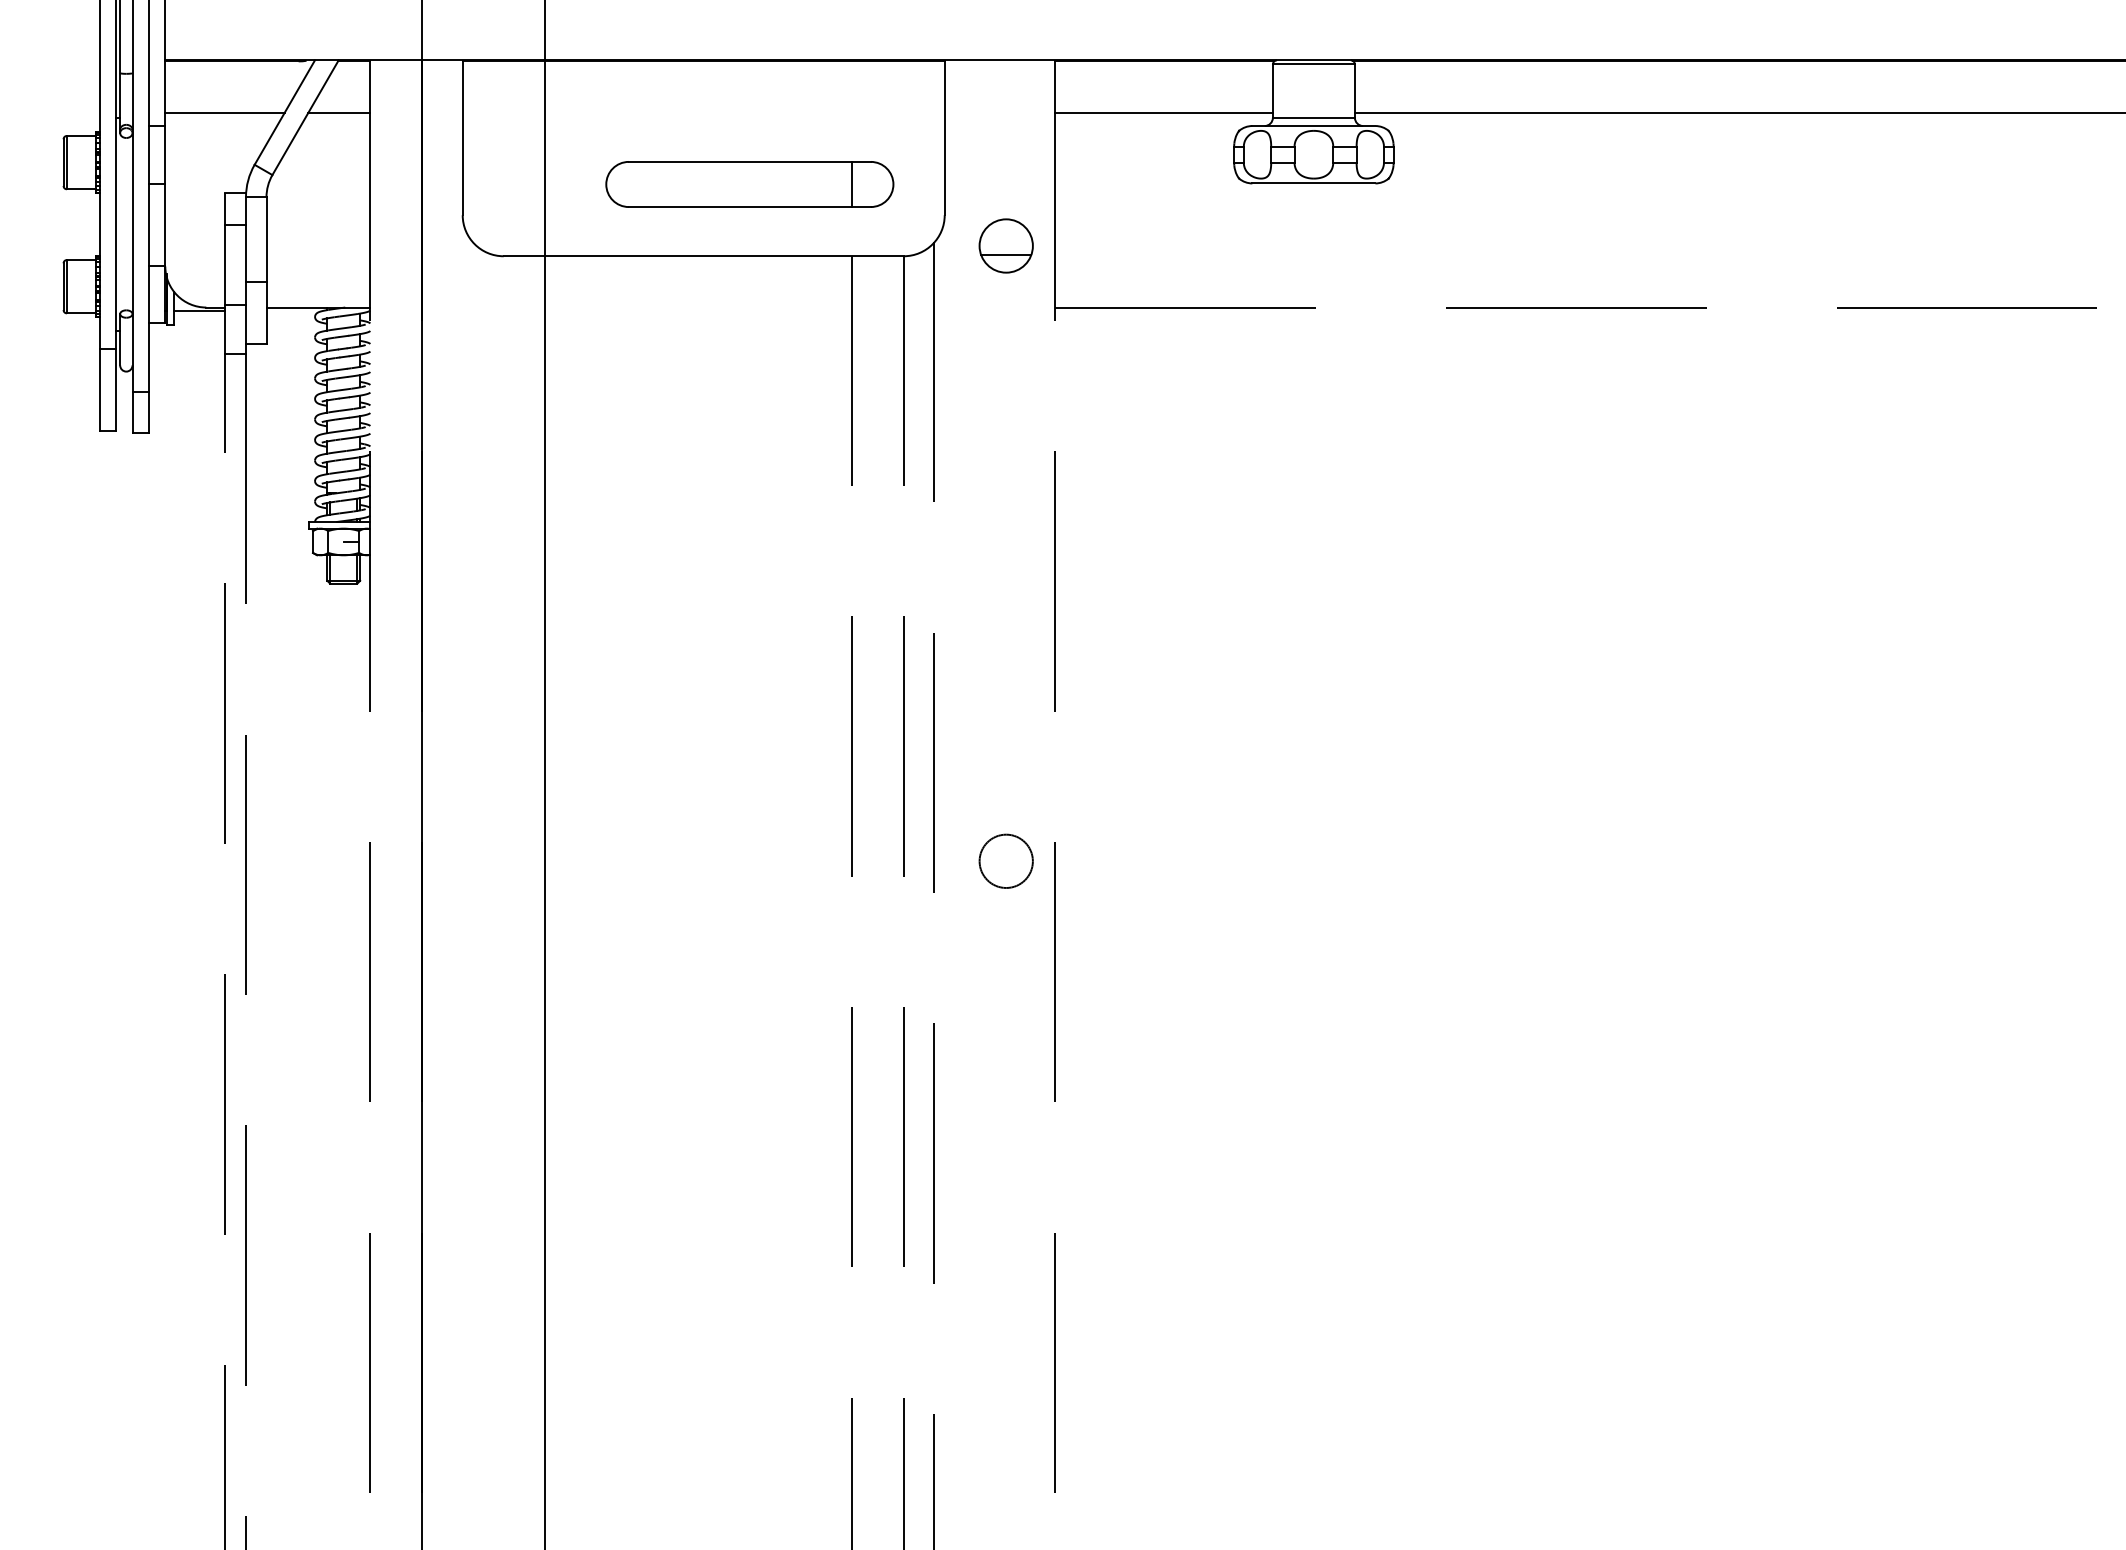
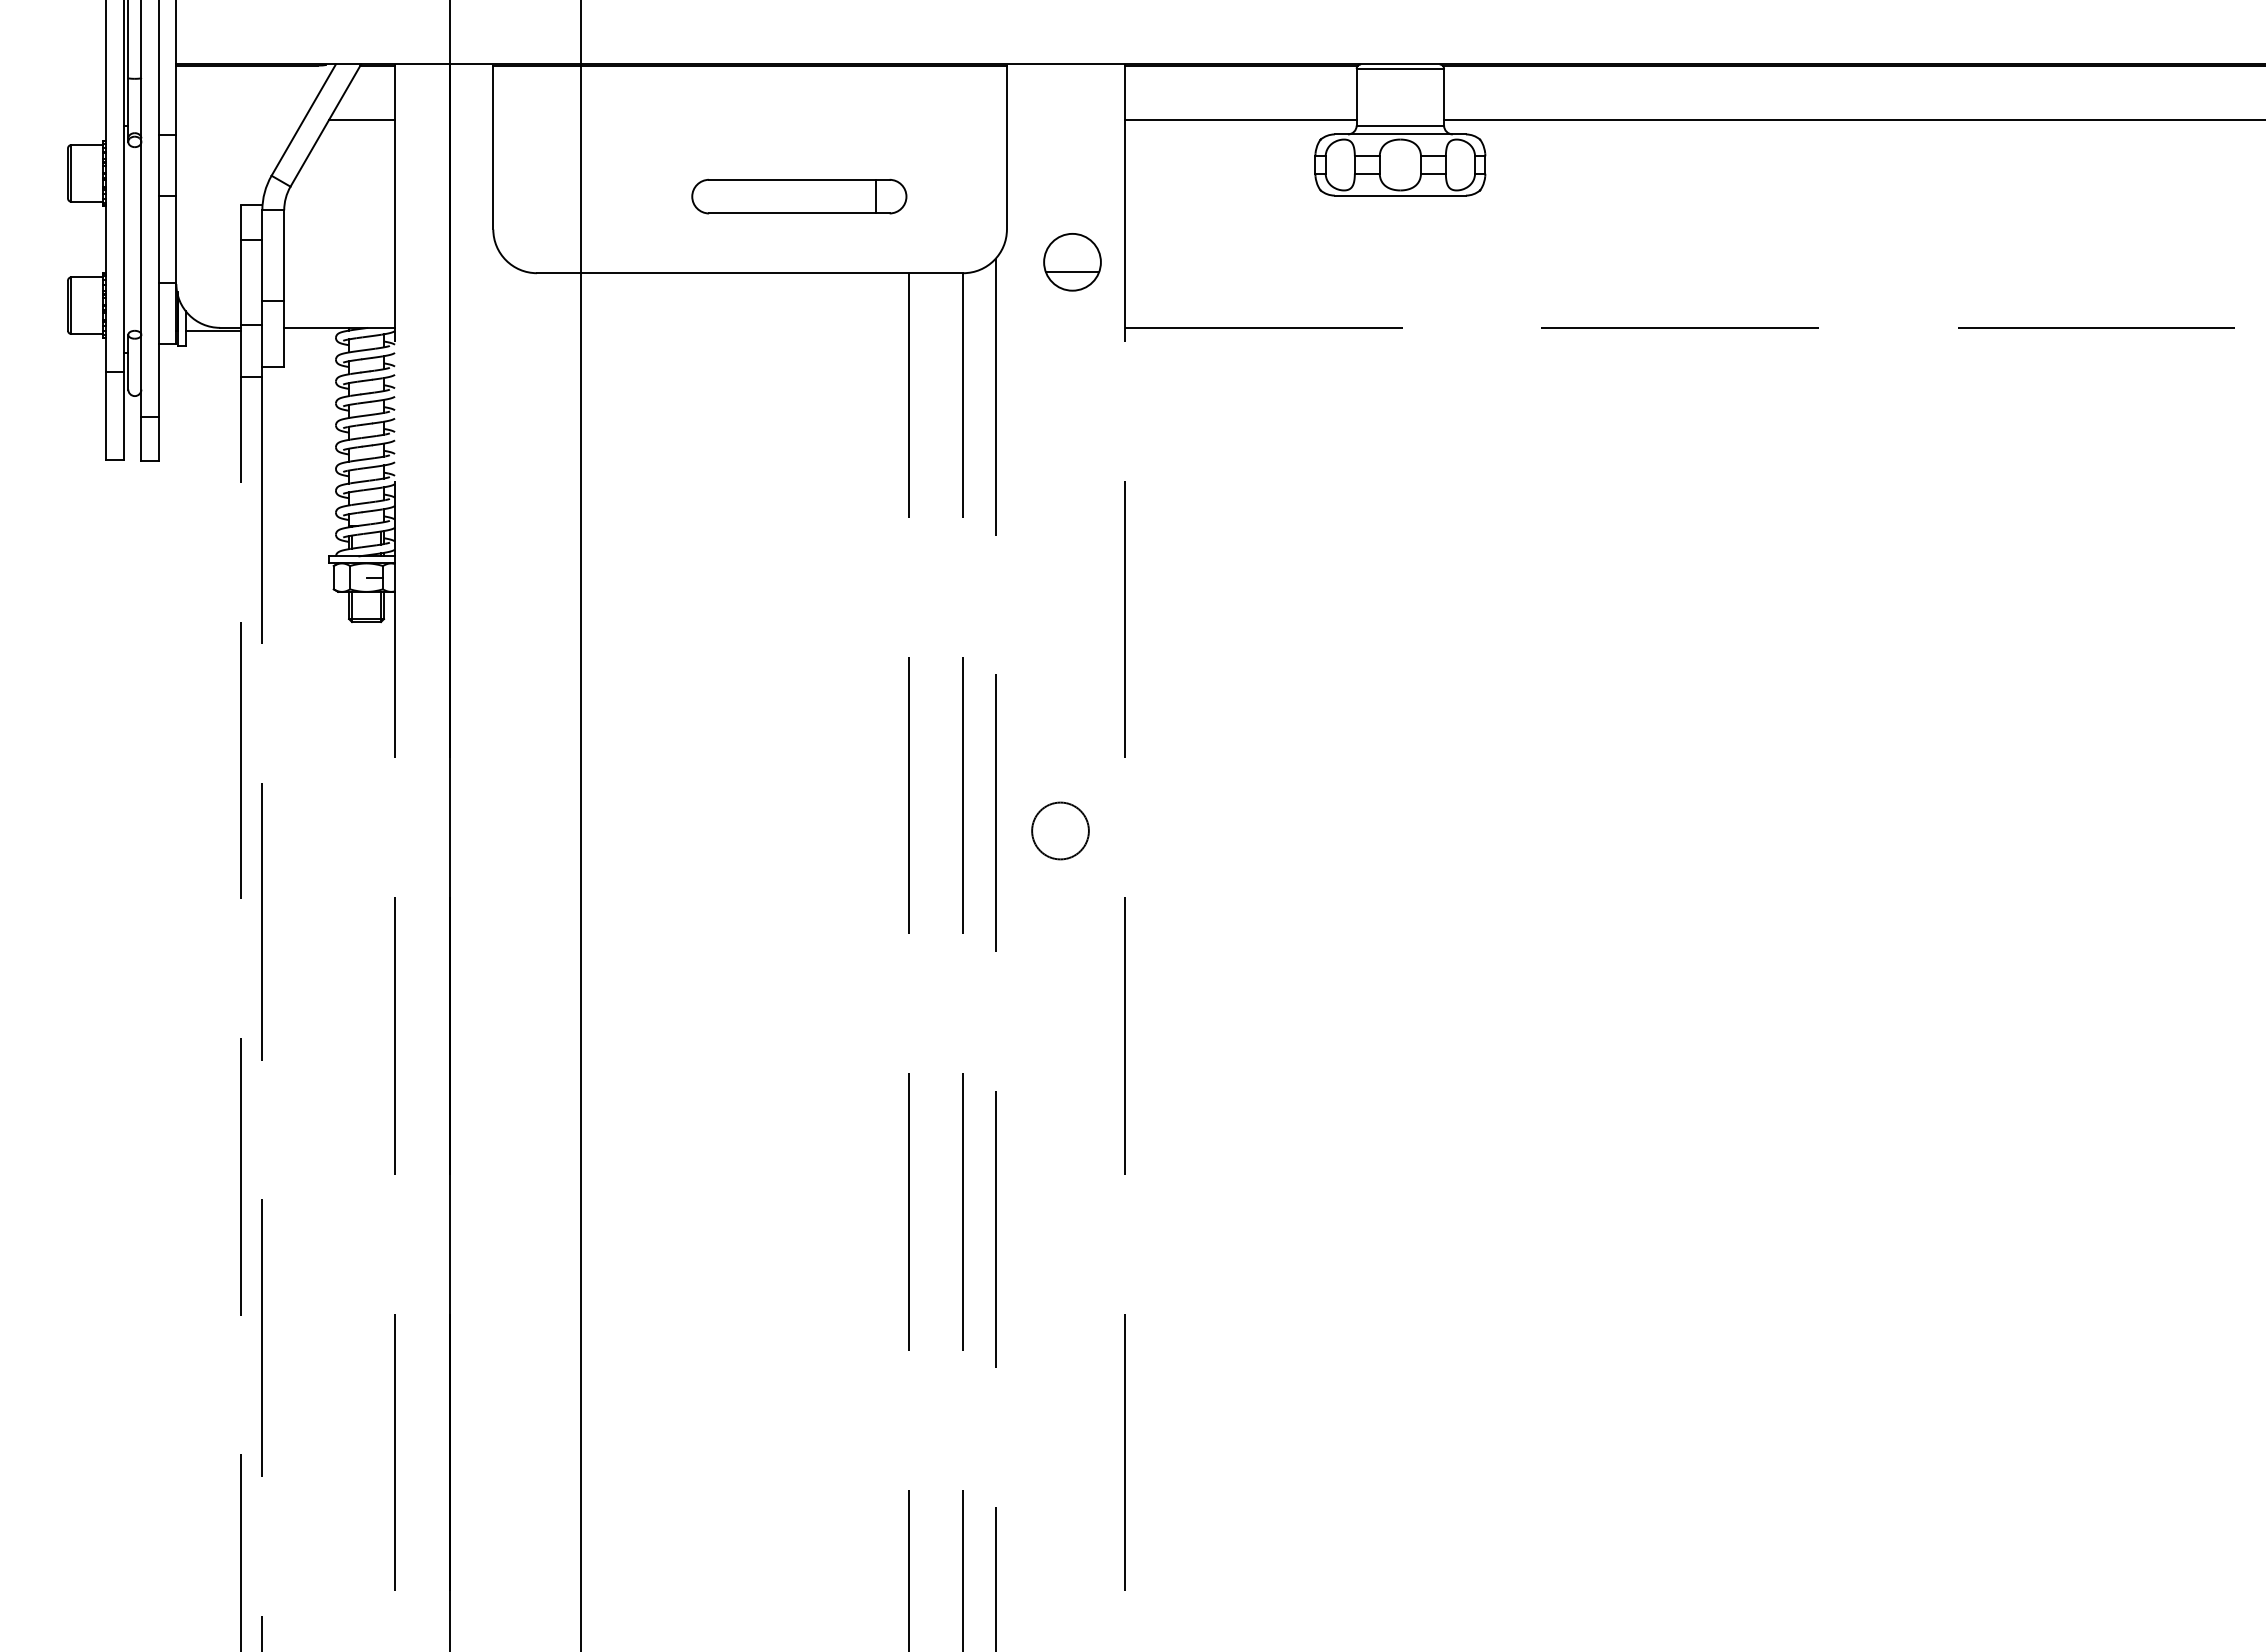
line: (224, 112) -> (239, 120), removed
part: (750, 184) -> (799, 196), size x0.7
circle: (1006, 860) -> (1060, 830), moved

